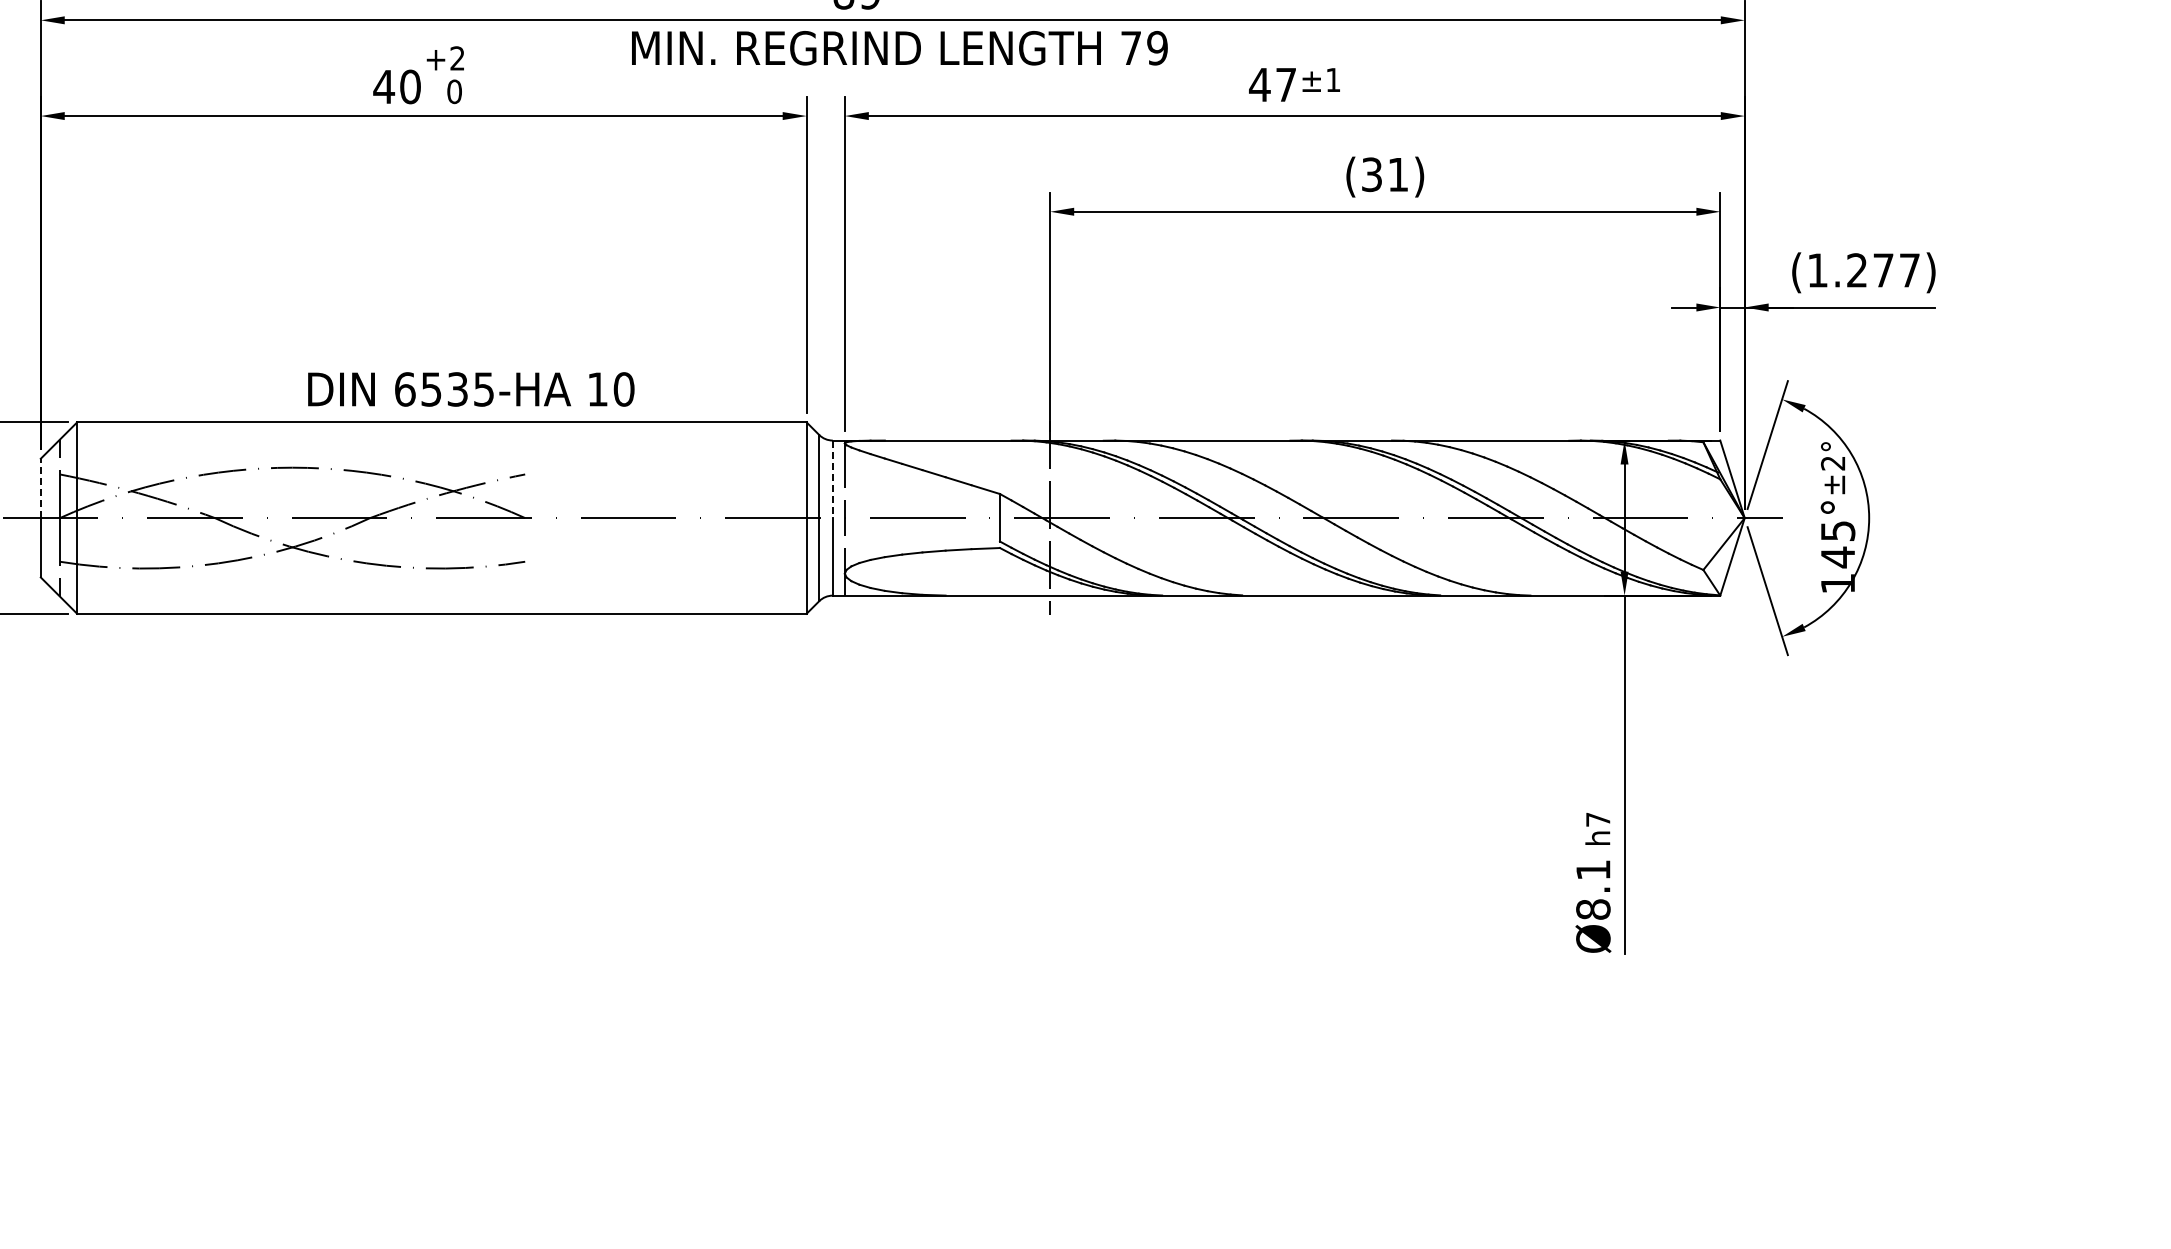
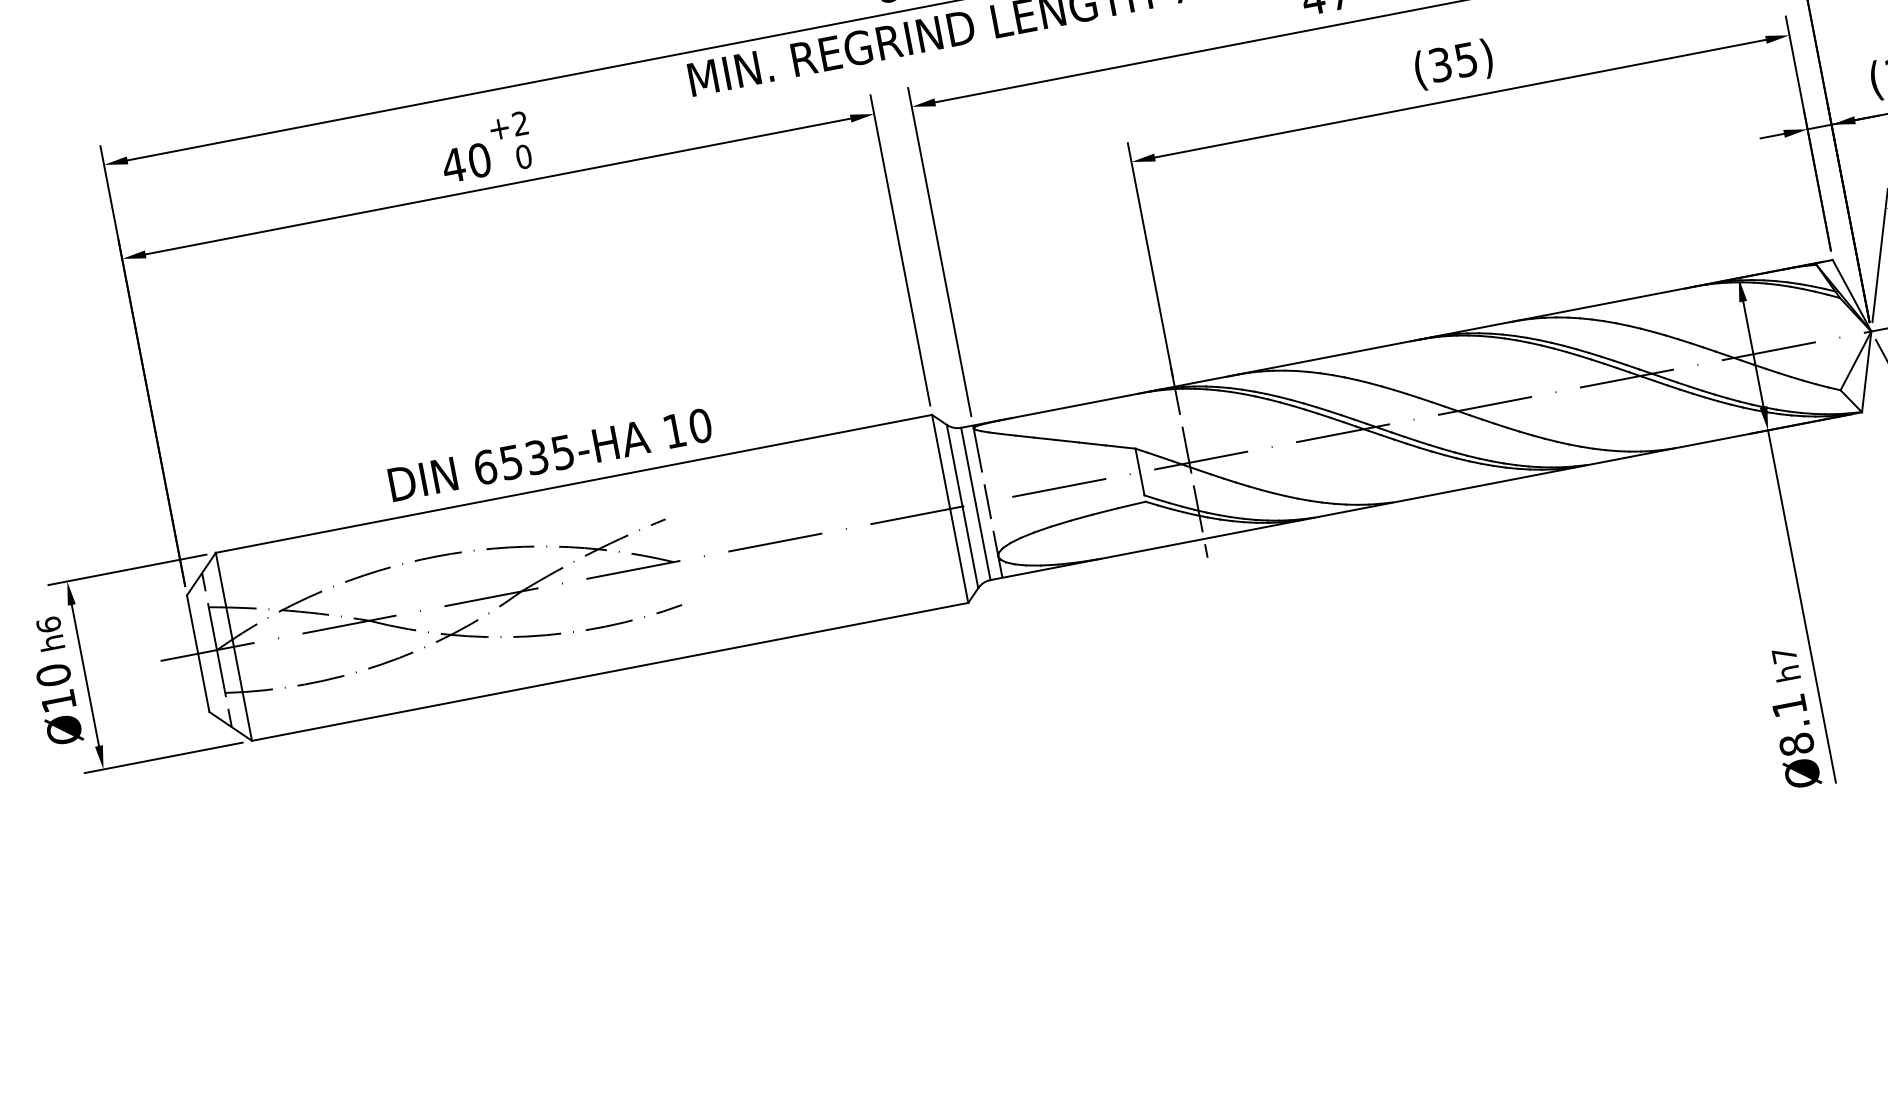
text: (1397, 175) -> (1465, 60), (31) -> (35)
text: (471, 389) -> (550, 454), moved
line: (832, 479) -> (968, 466), dashed -> solid
line: (40, 488) -> (192, 624), dashed -> solid

